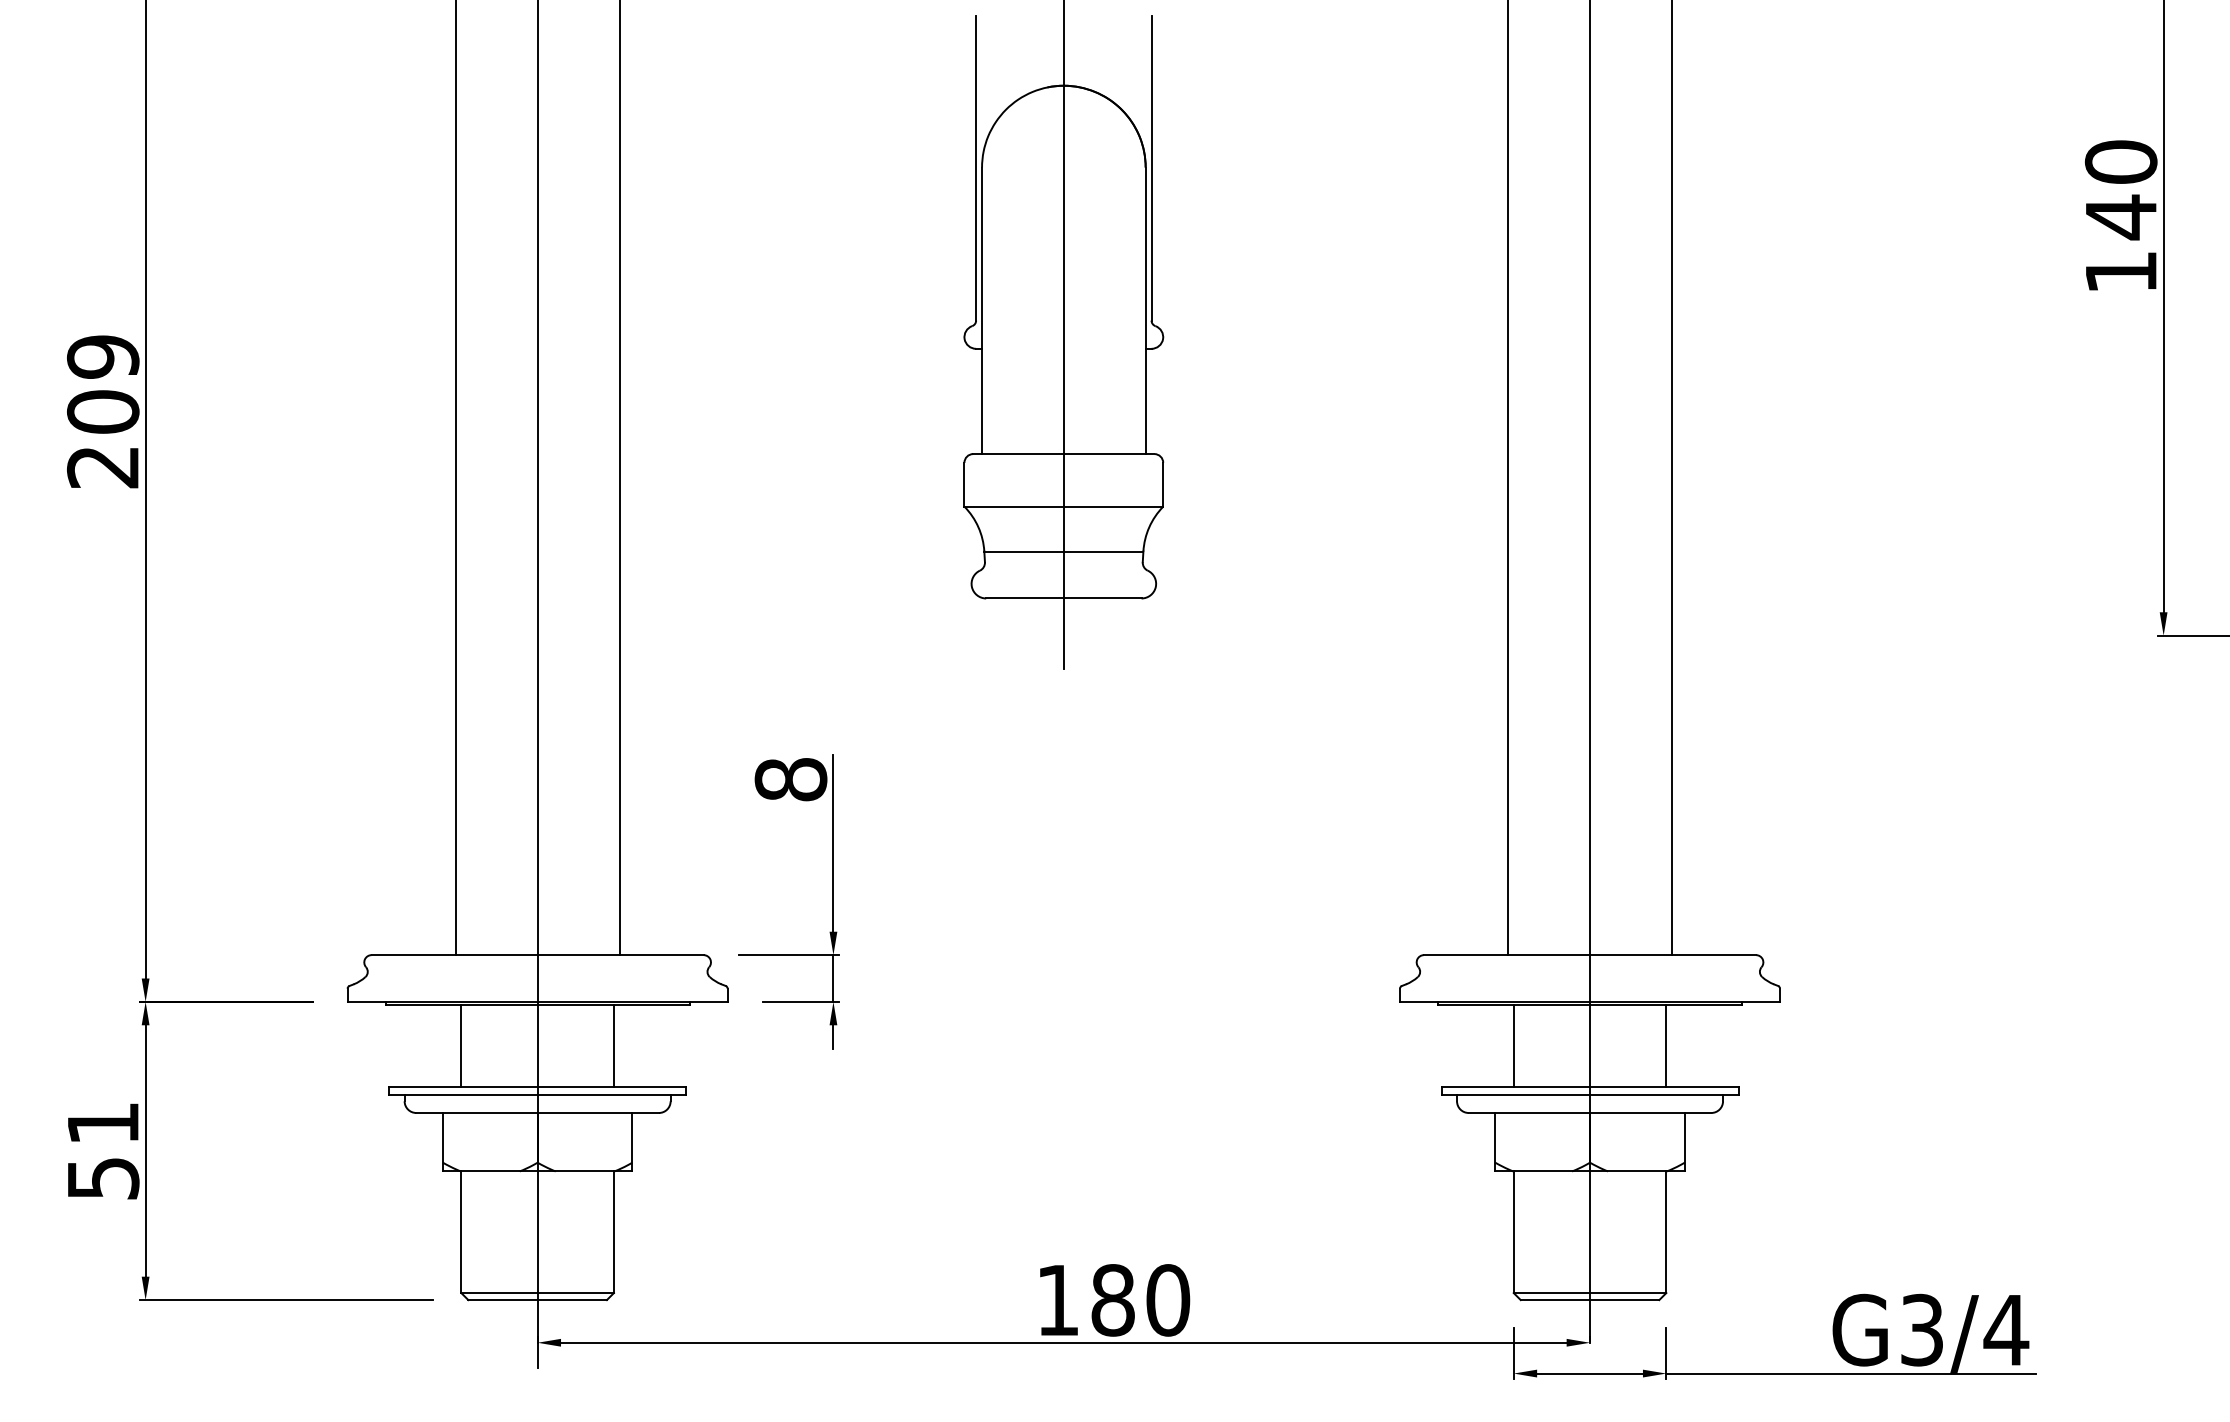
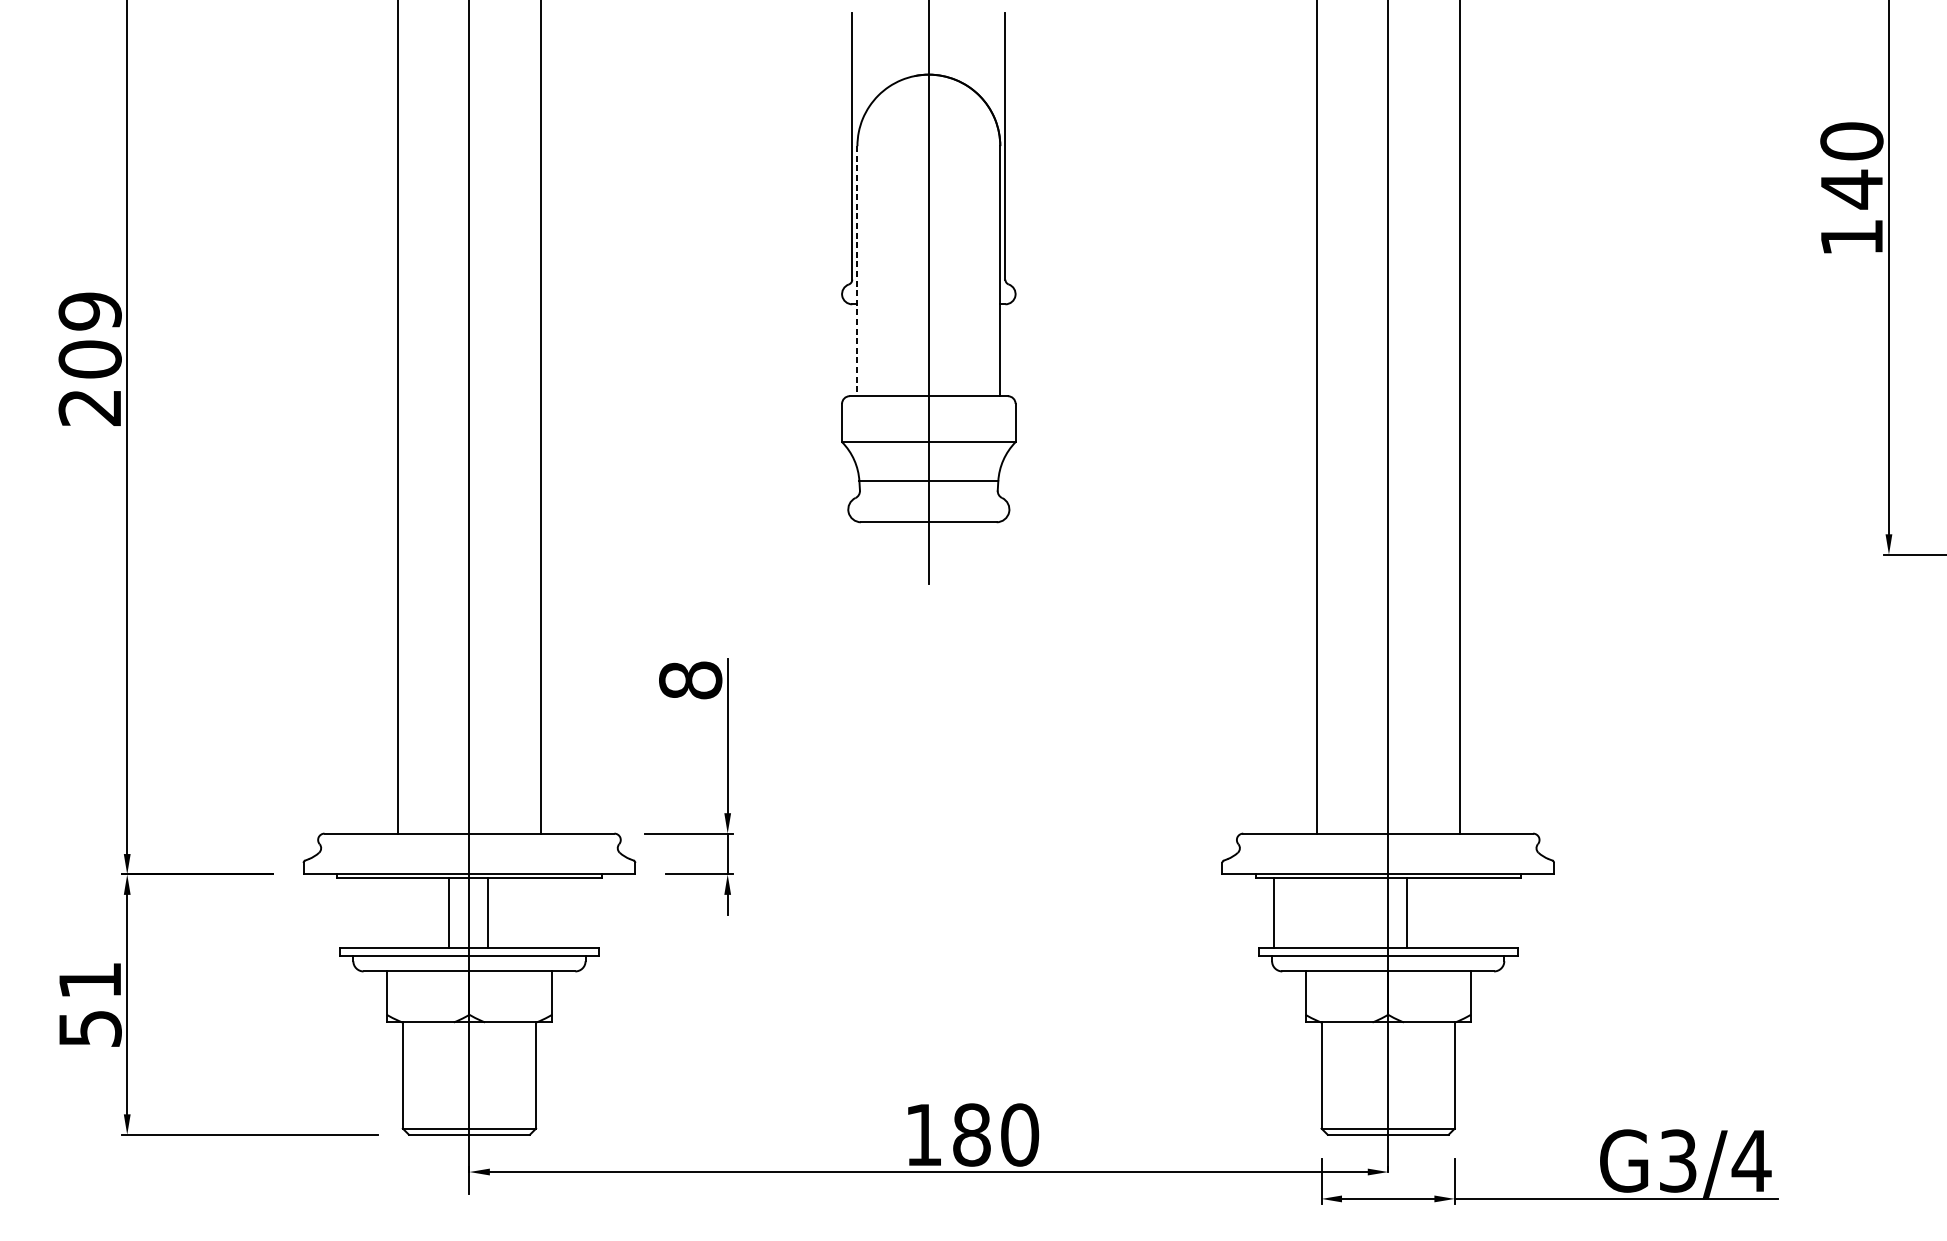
line: (982, 311) -> (857, 271), solid -> dashed
line: (461, 1045) -> (449, 912), moved
line: (613, 1045) -> (487, 912), moved
line: (1513, 1045) -> (1274, 912), moved
line: (1666, 1045) -> (1406, 912), moved

